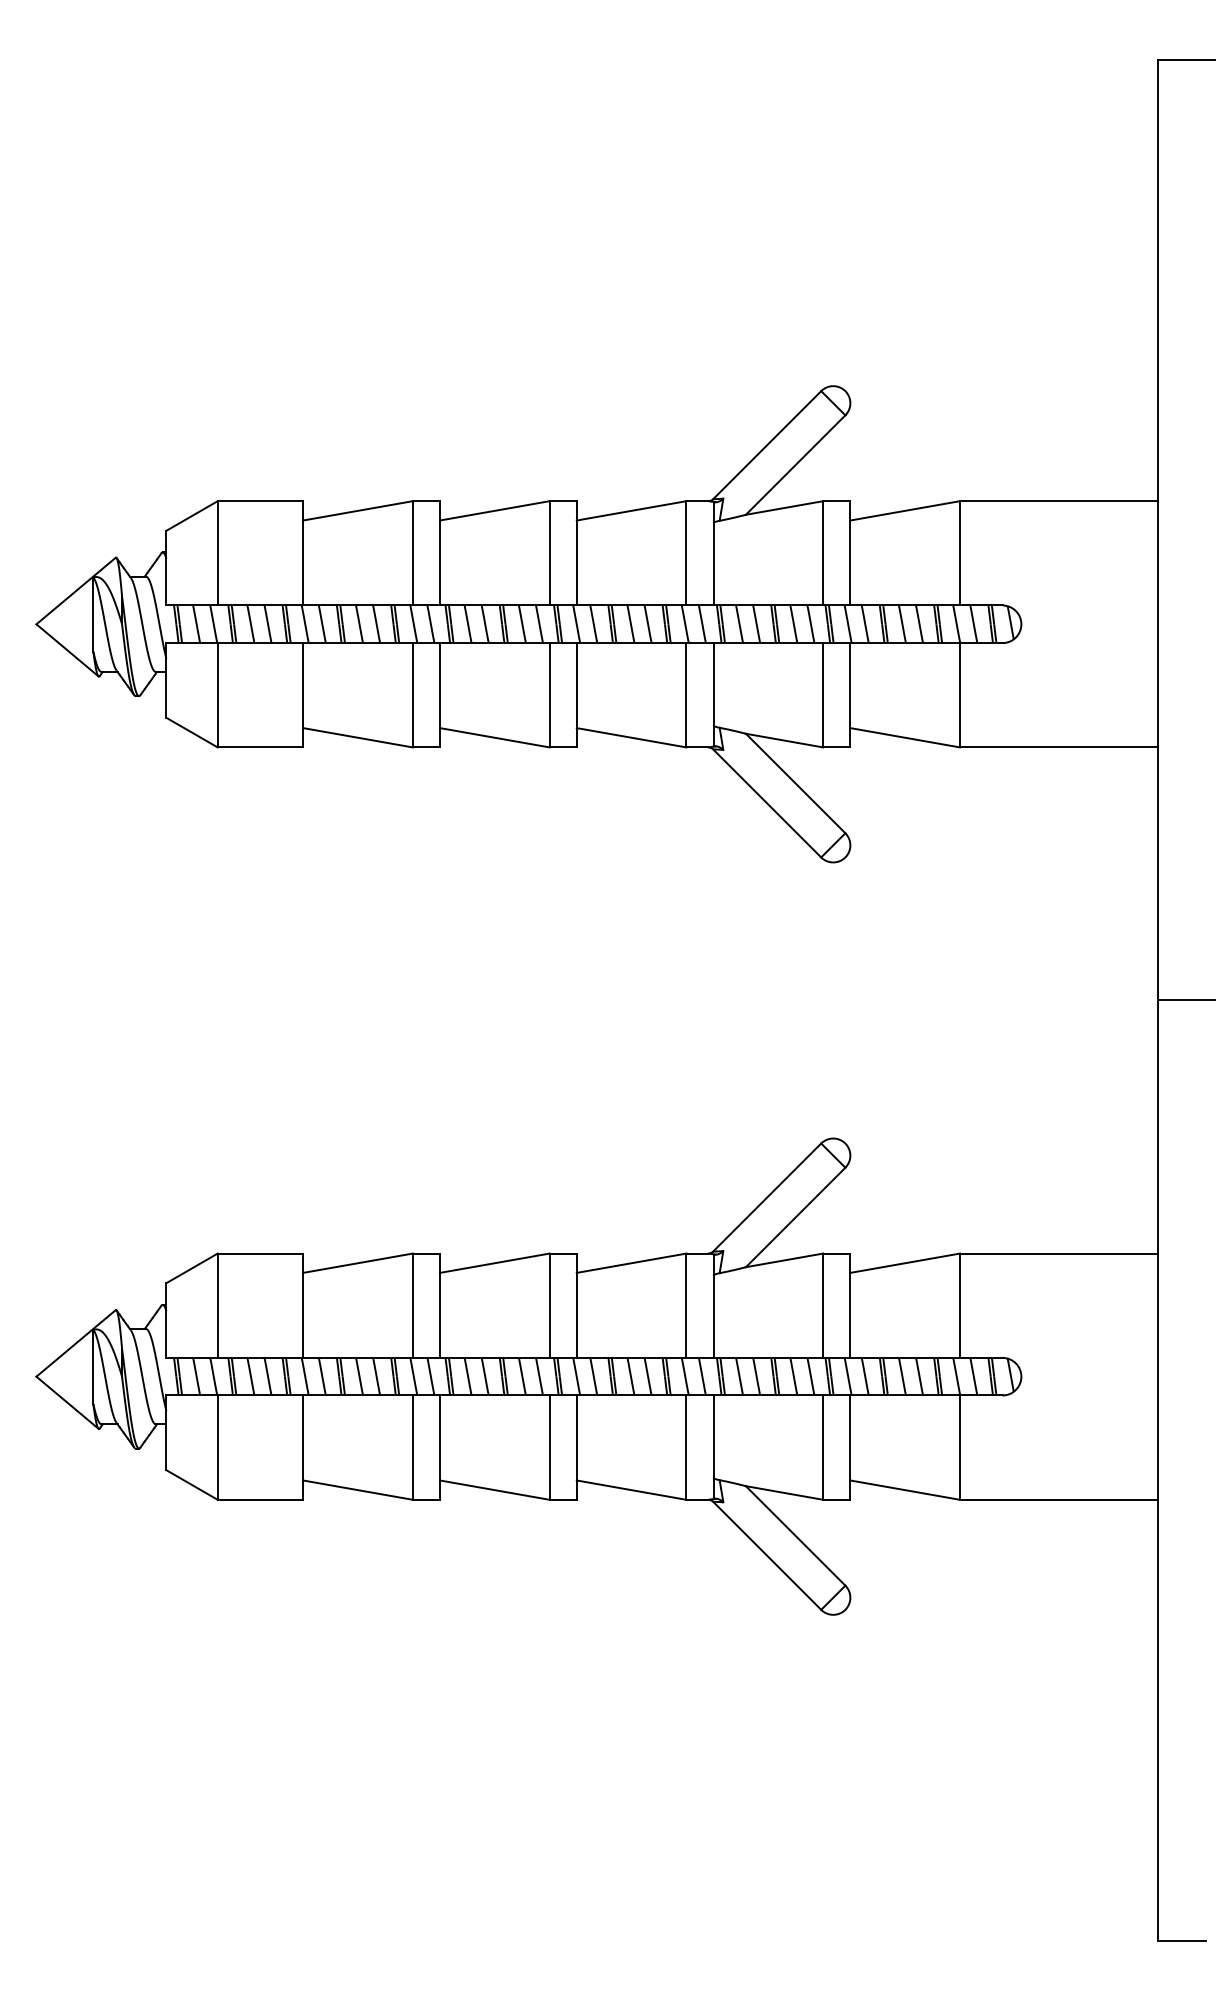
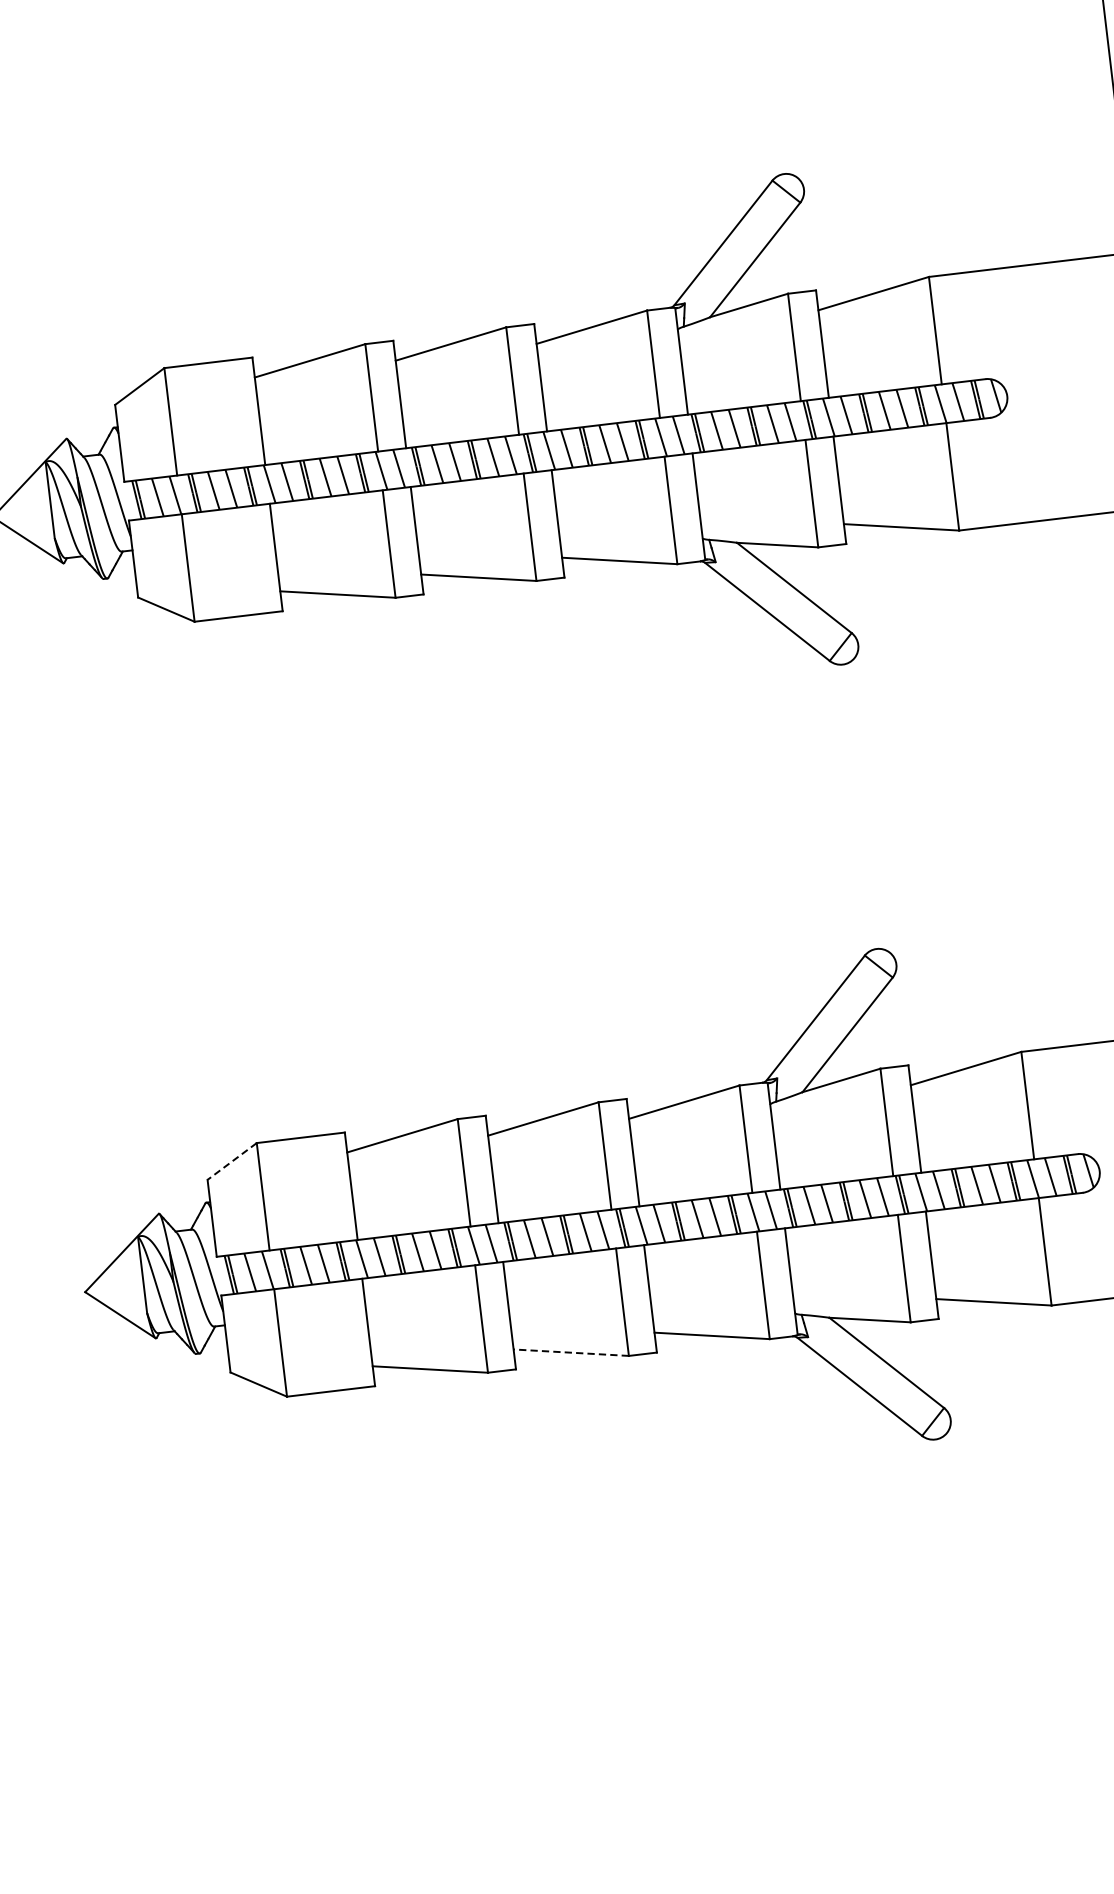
line: (192, 1268) -> (232, 1161), solid -> dashed
line: (494, 1490) -> (570, 1353), solid -> dashed

